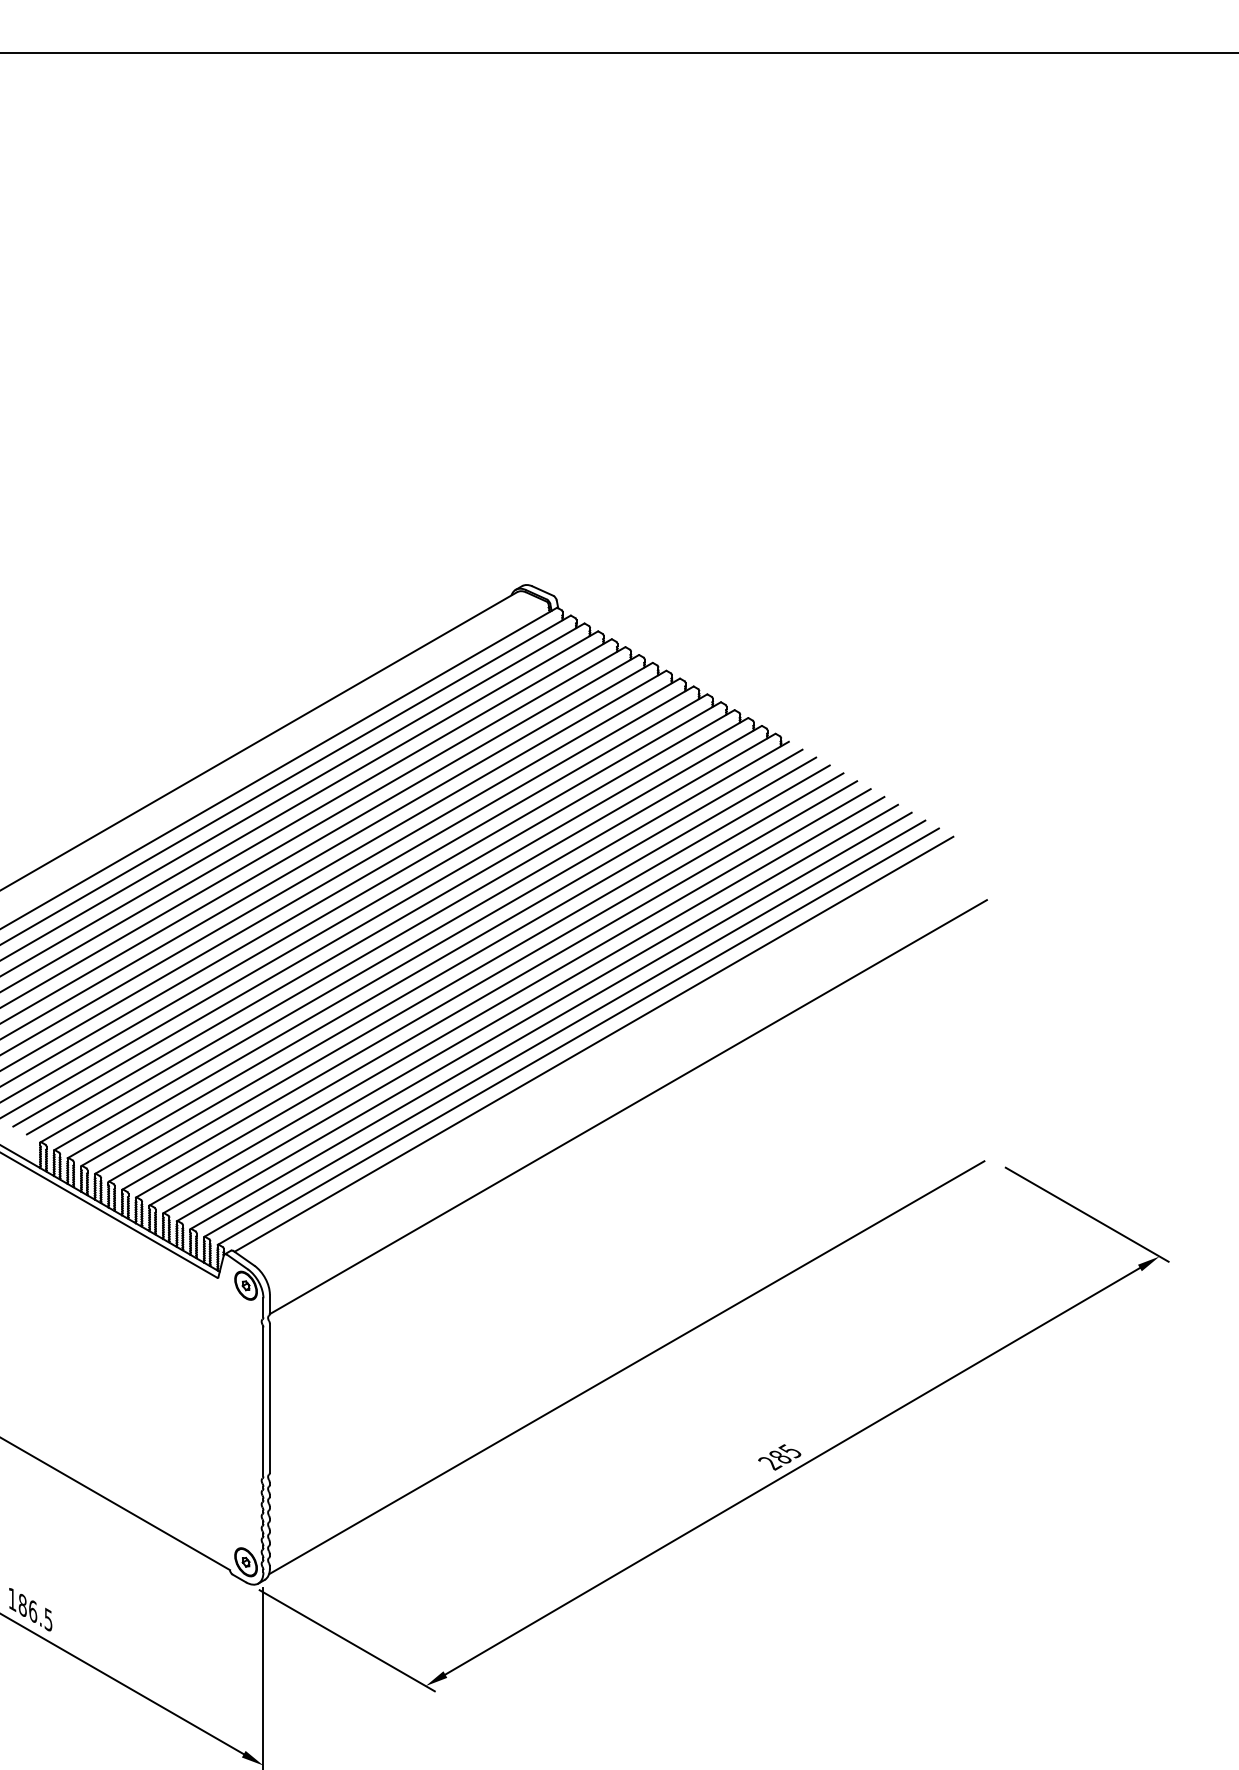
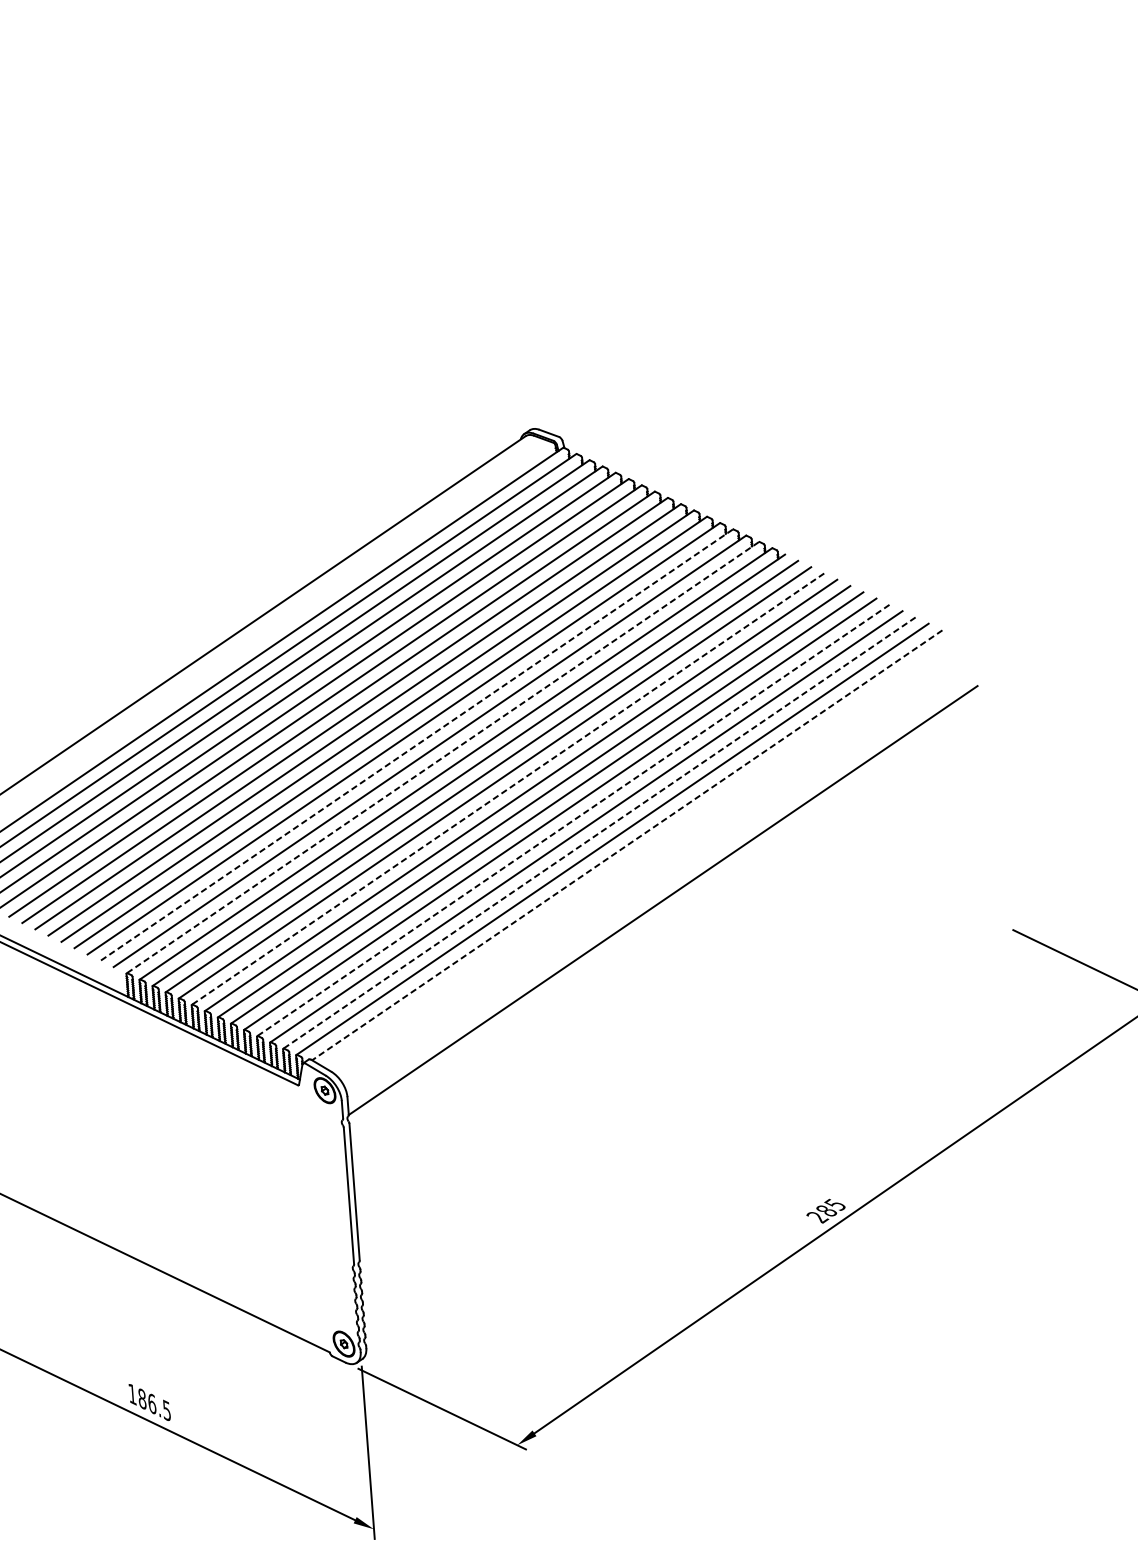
line: (373, 918) -> (416, 745), solid -> dashed
line: (400, 934) -> (442, 758), solid -> dashed
line: (468, 973) -> (507, 789), solid -> dashed
line: (537, 1013) -> (573, 820), solid -> dashed
line: (564, 1028) -> (599, 832), solid -> dashed
line: (593, 1044) -> (626, 845), solid -> dashed
line: (626, 1367) -> (679, 1139), removed

